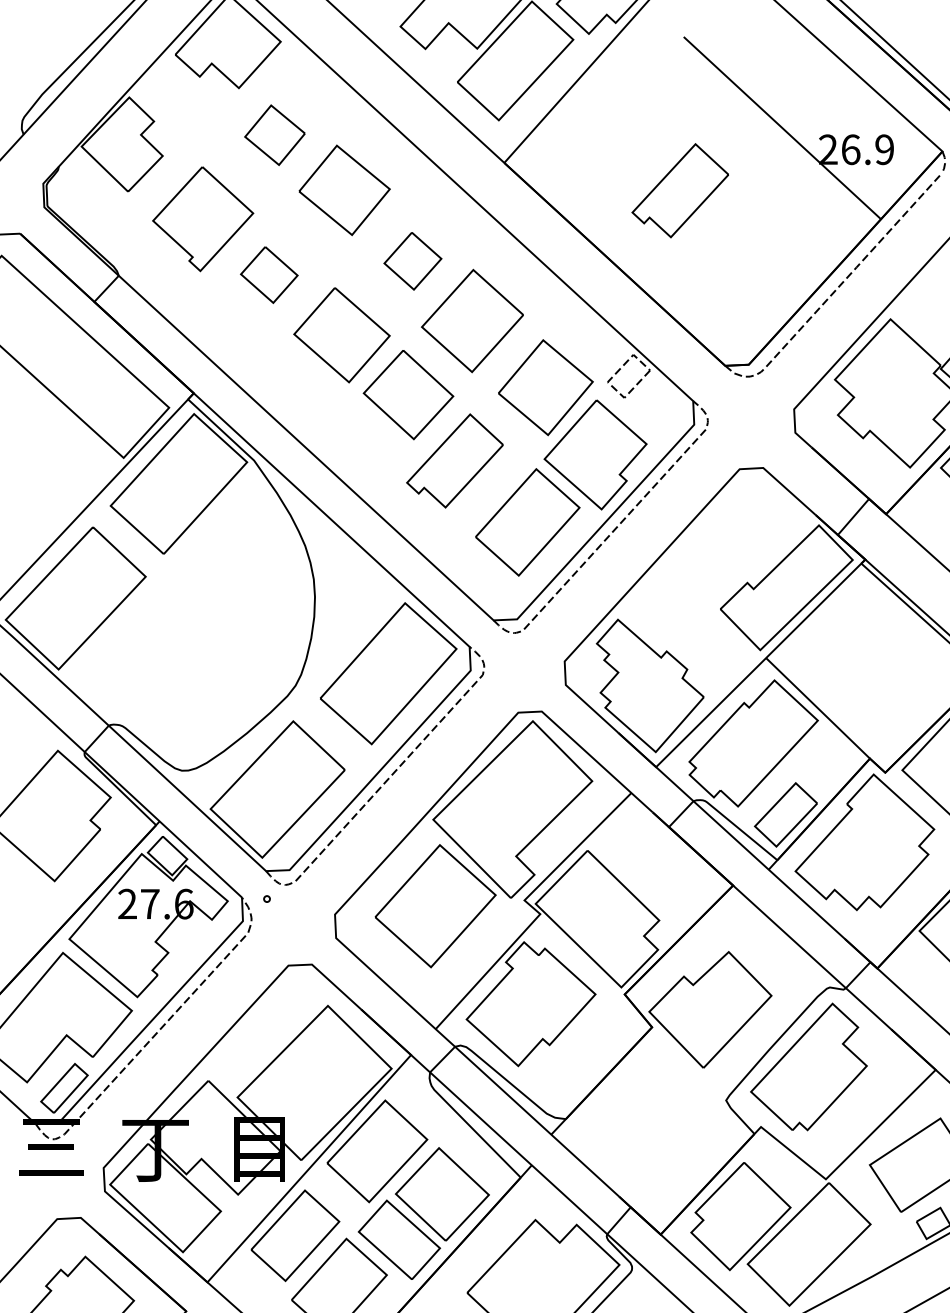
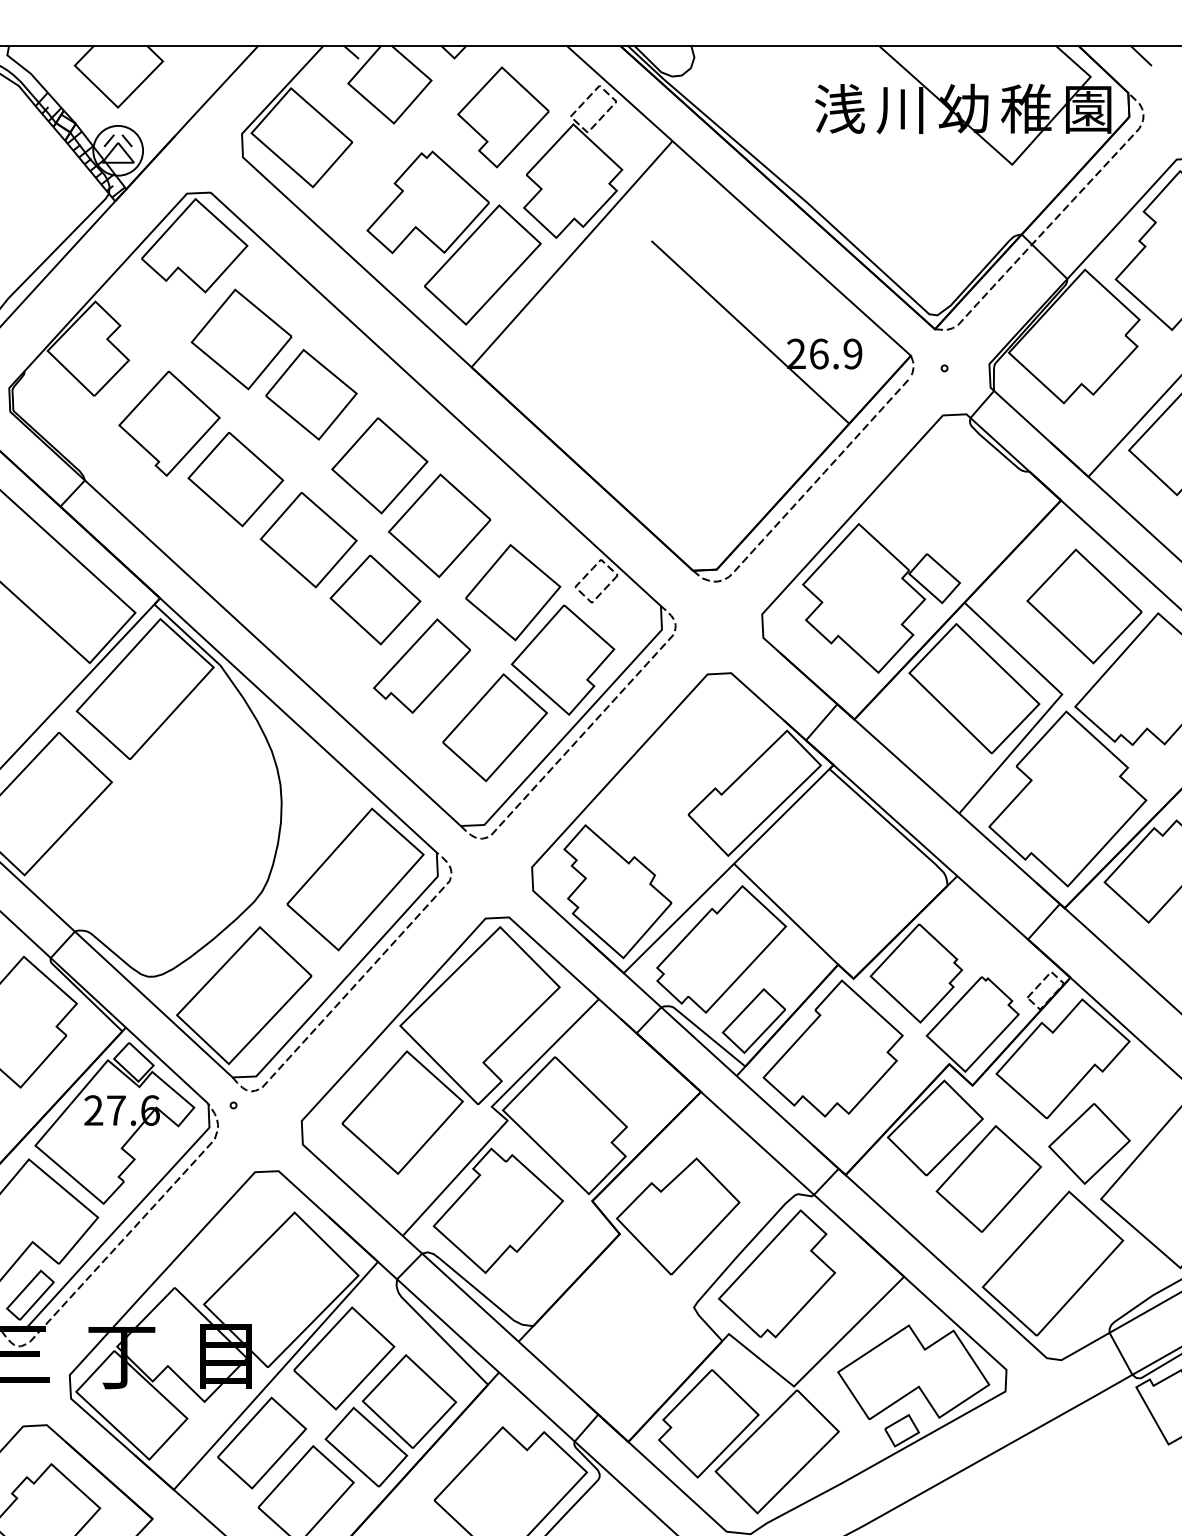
part: (274, 135) -> (241, 339), size x1.67
part: (679, 190) -> (647, 394), removed
part: (412, 260) -> (379, 465), size x1.67
part: (268, 274) -> (235, 479), size x1.67

